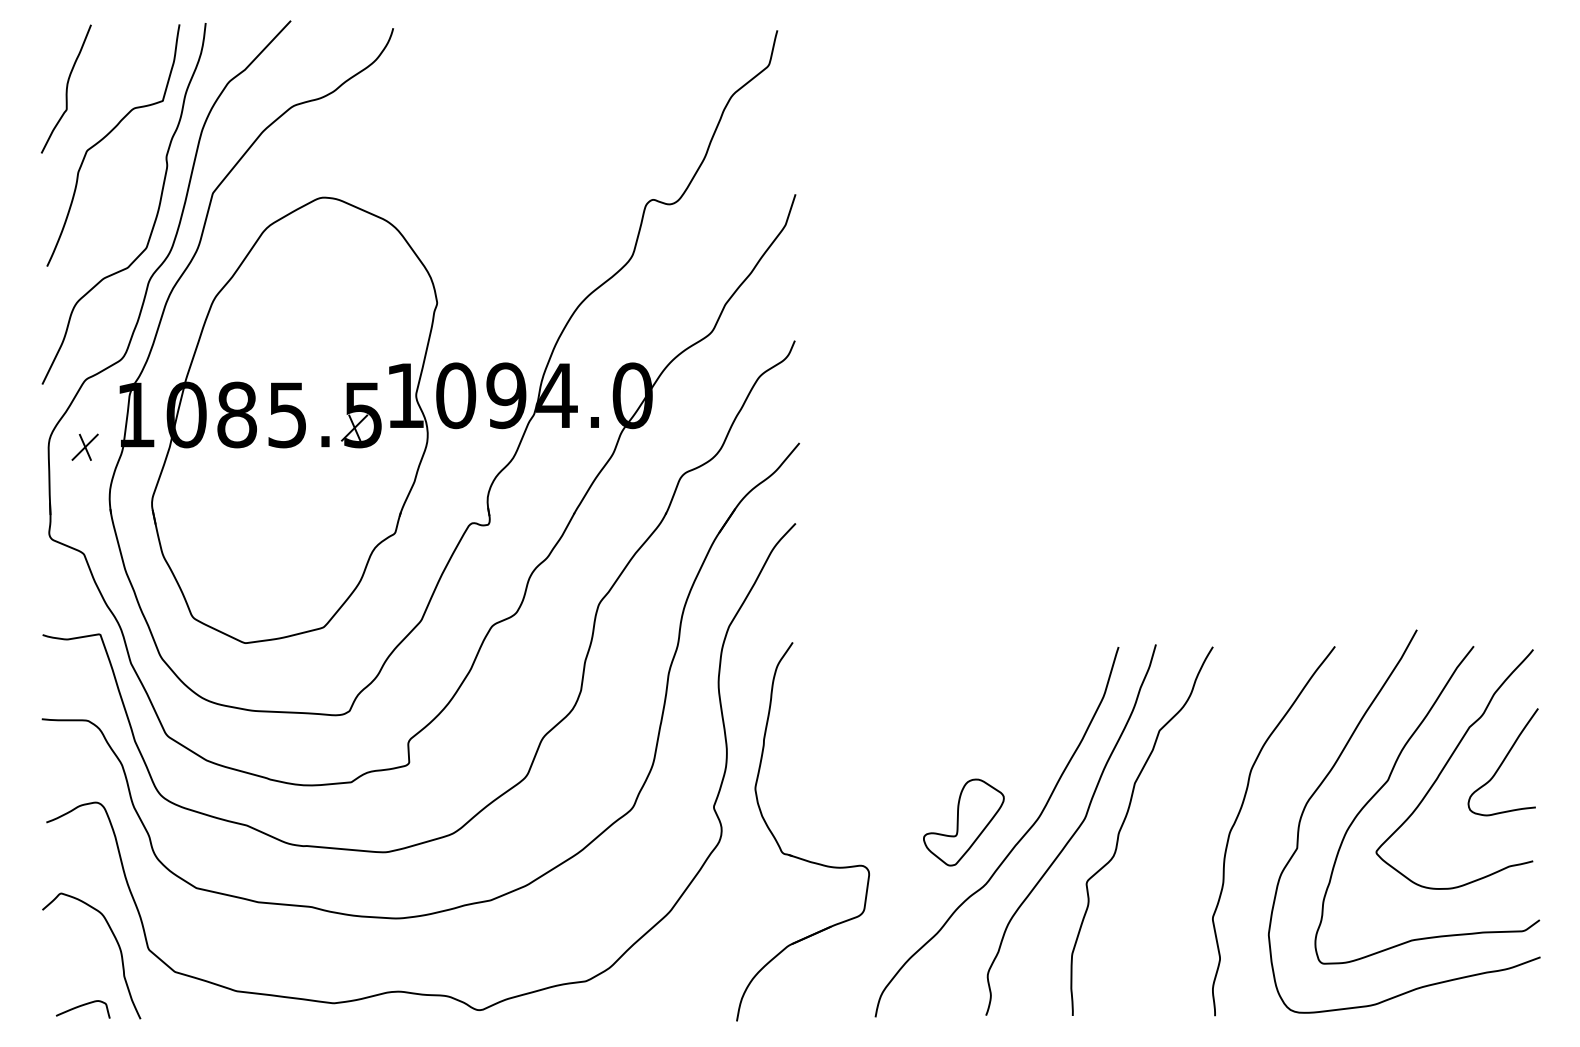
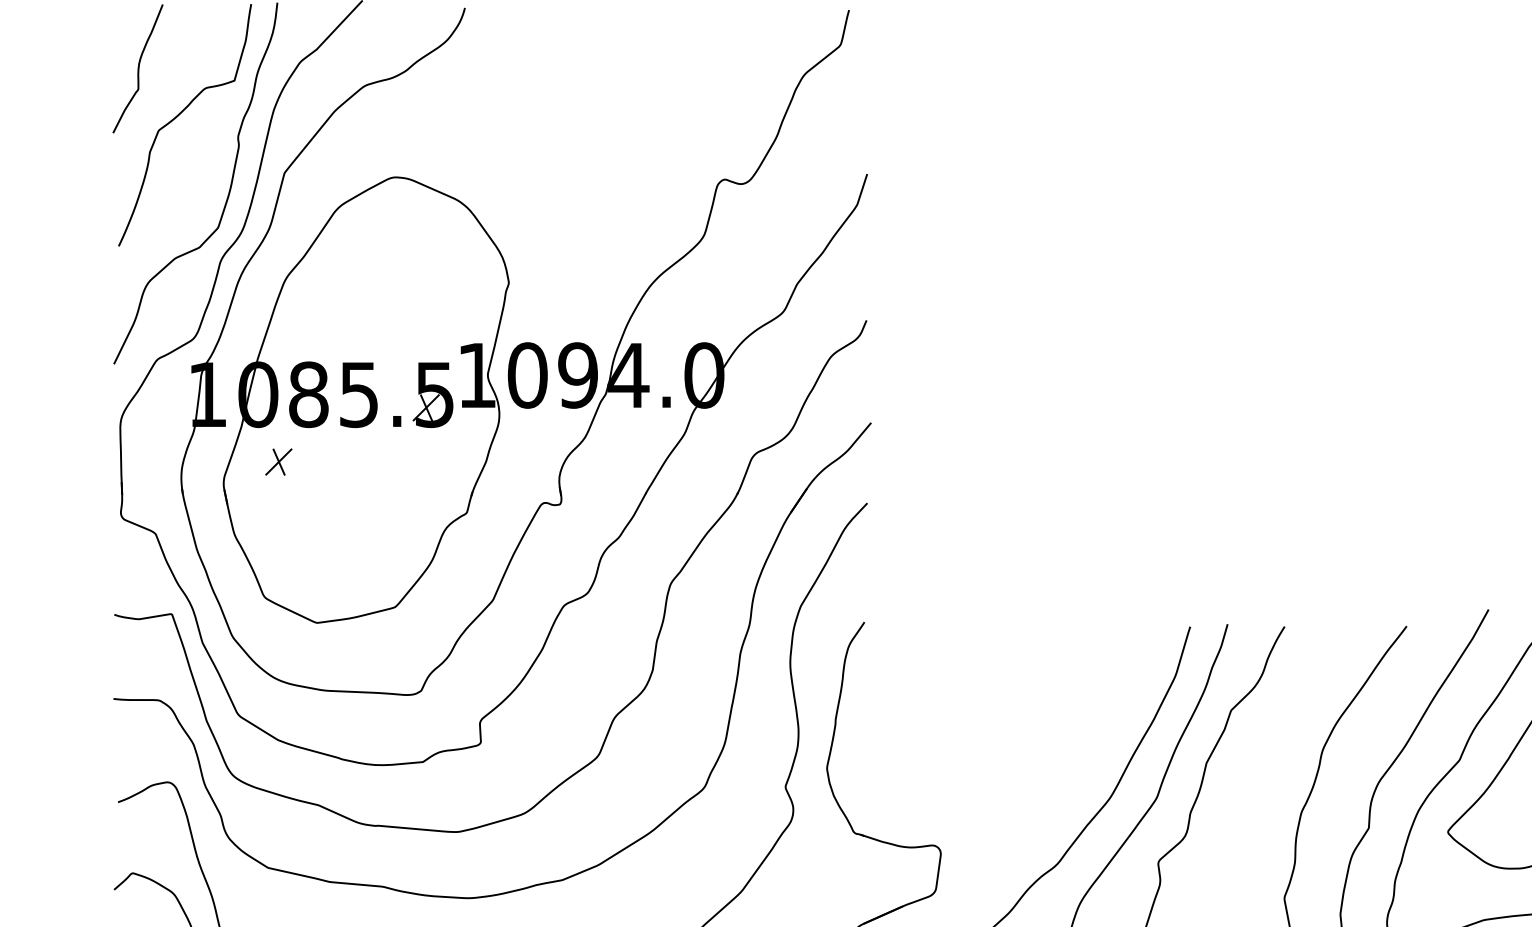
part: (84, 446) -> (278, 461), moved
part: (963, 822) -> (1035, 802), removed

